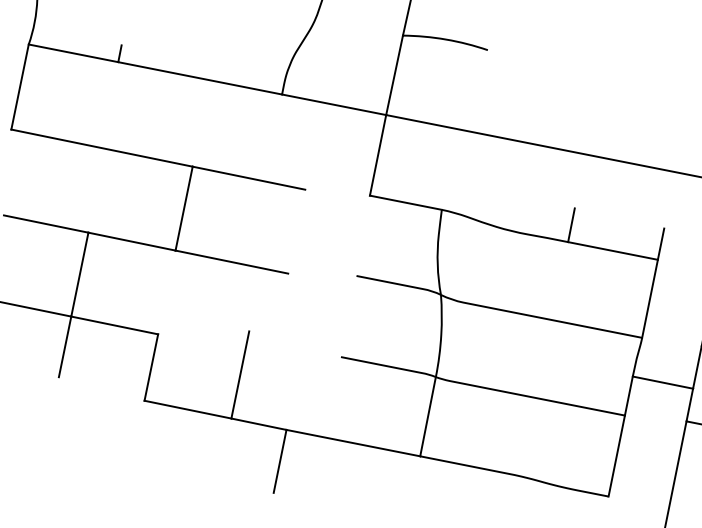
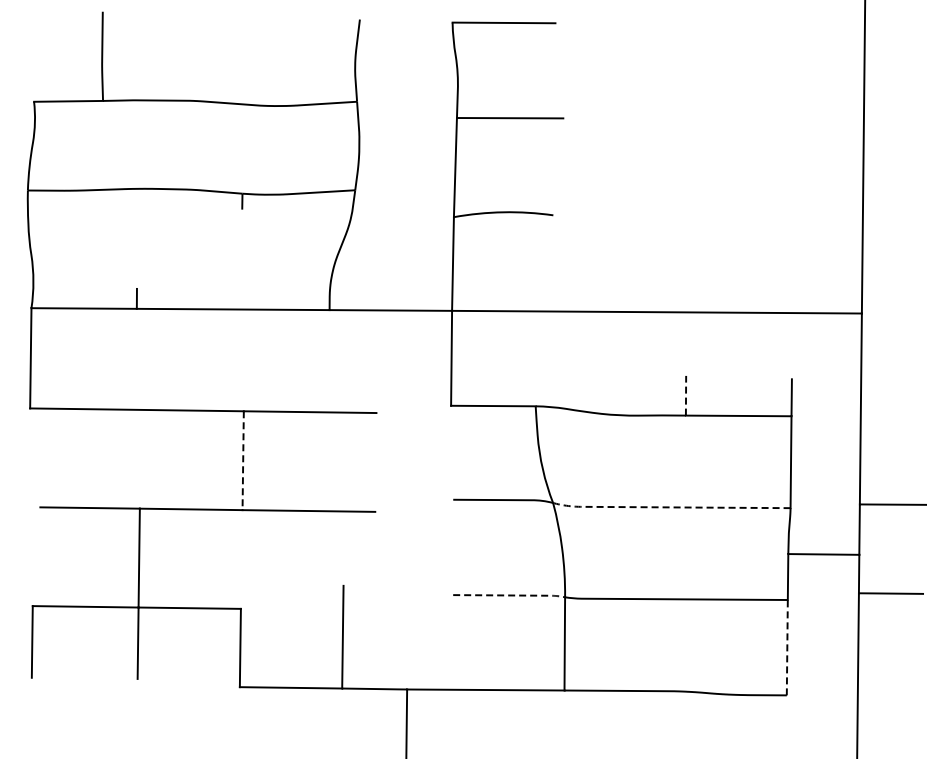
line: (184, 209) -> (243, 461), solid -> dashed
line: (571, 225) -> (686, 395), solid -> dashed
line: (539, 317) -> (669, 507), solid -> dashed
line: (391, 367) -> (512, 595), solid -> dashed
line: (616, 455) -> (787, 647), solid -> dashed

